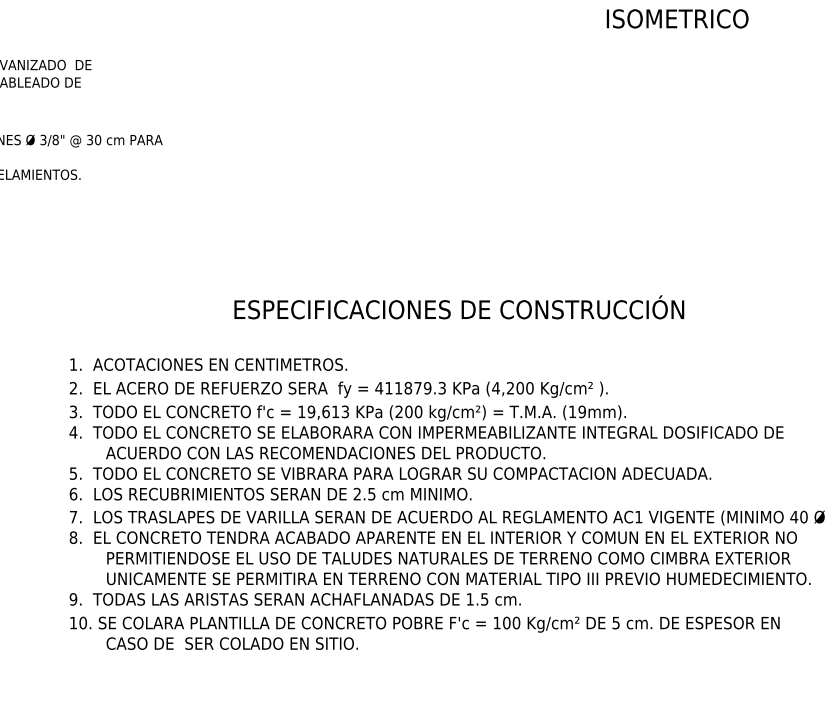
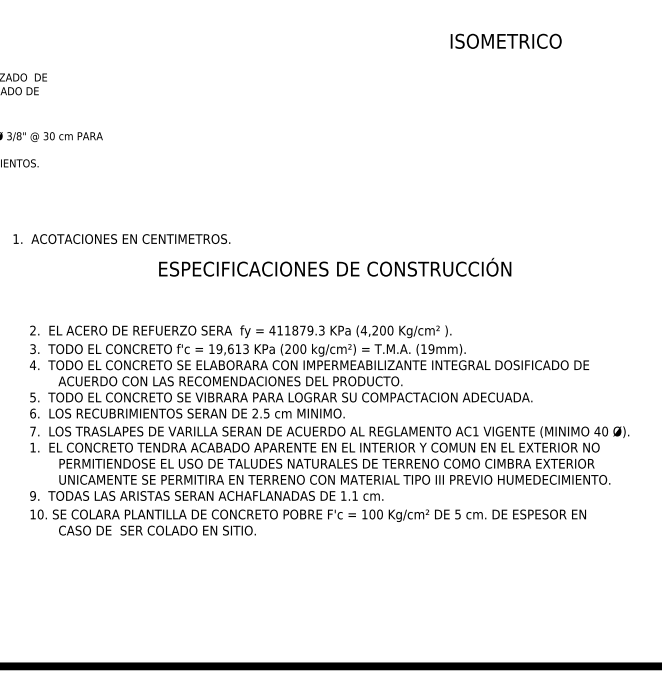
text: (208, 363) -> (121, 238), moved
text: (72, 537) -> (32, 447), 8. -> 1.
text: (483, 598) -> (354, 495), 1.5 -> 1.1

